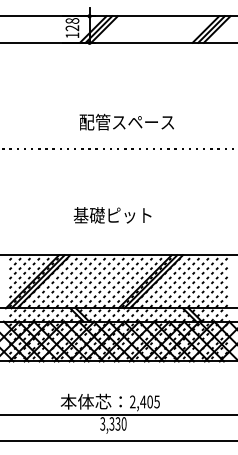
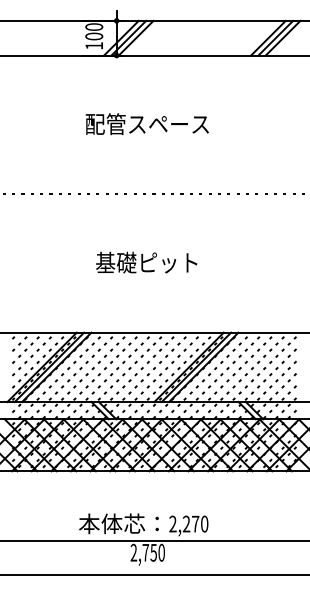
text: (72, 24) -> (94, 31), 128 -> 100
text: (126, 122) -> (146, 124), moved
text: (112, 215) -> (146, 262), moved
text: (150, 401) -> (195, 523), 2,405 -> 2,270
text: (110, 423) -> (143, 552), 3,330 -> 2,750

